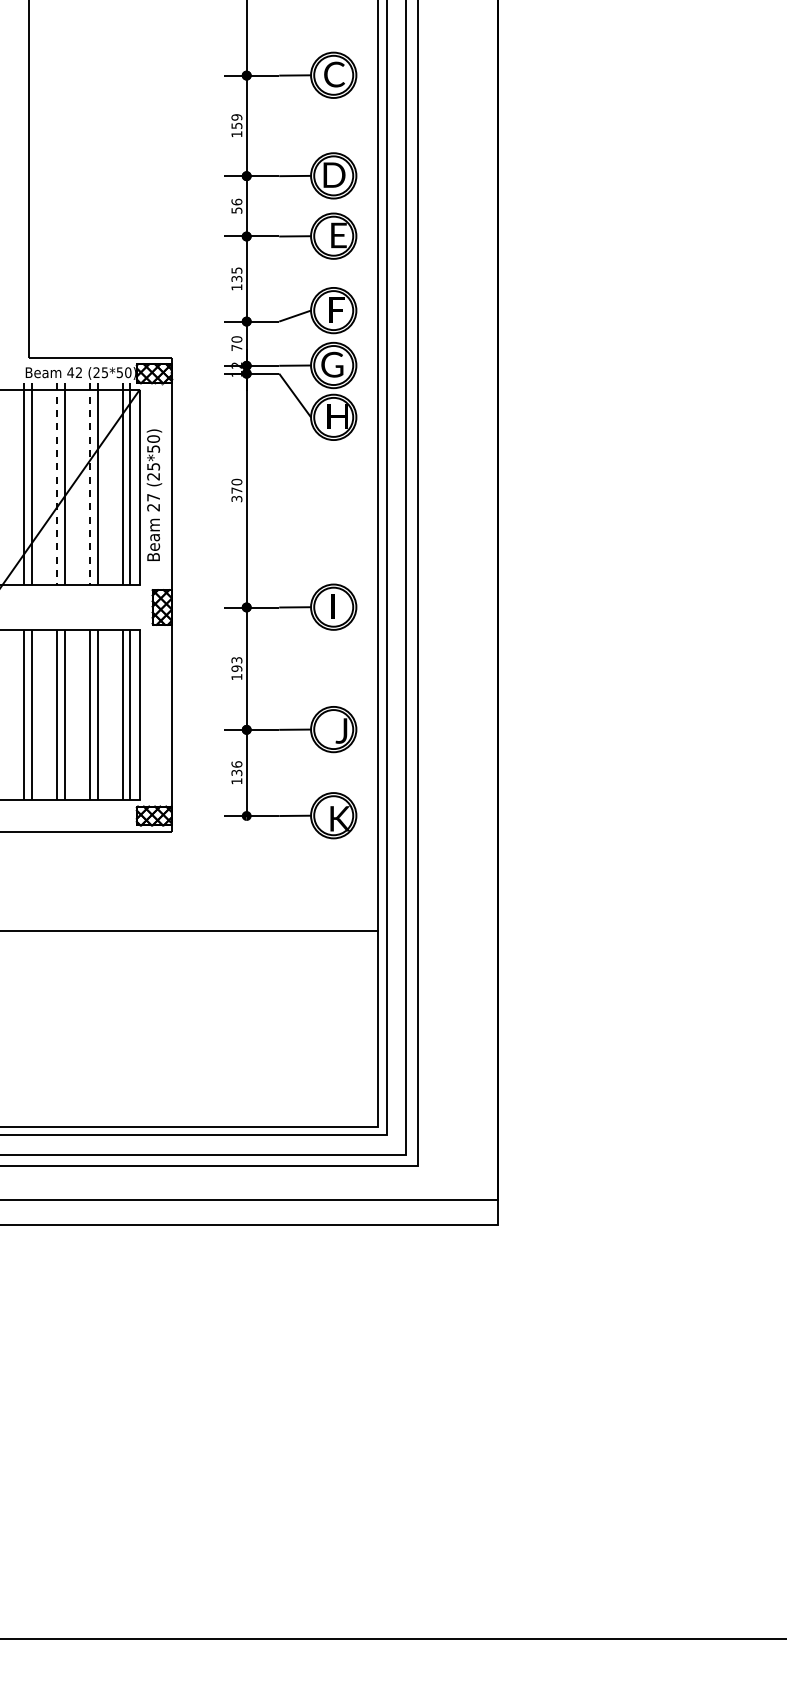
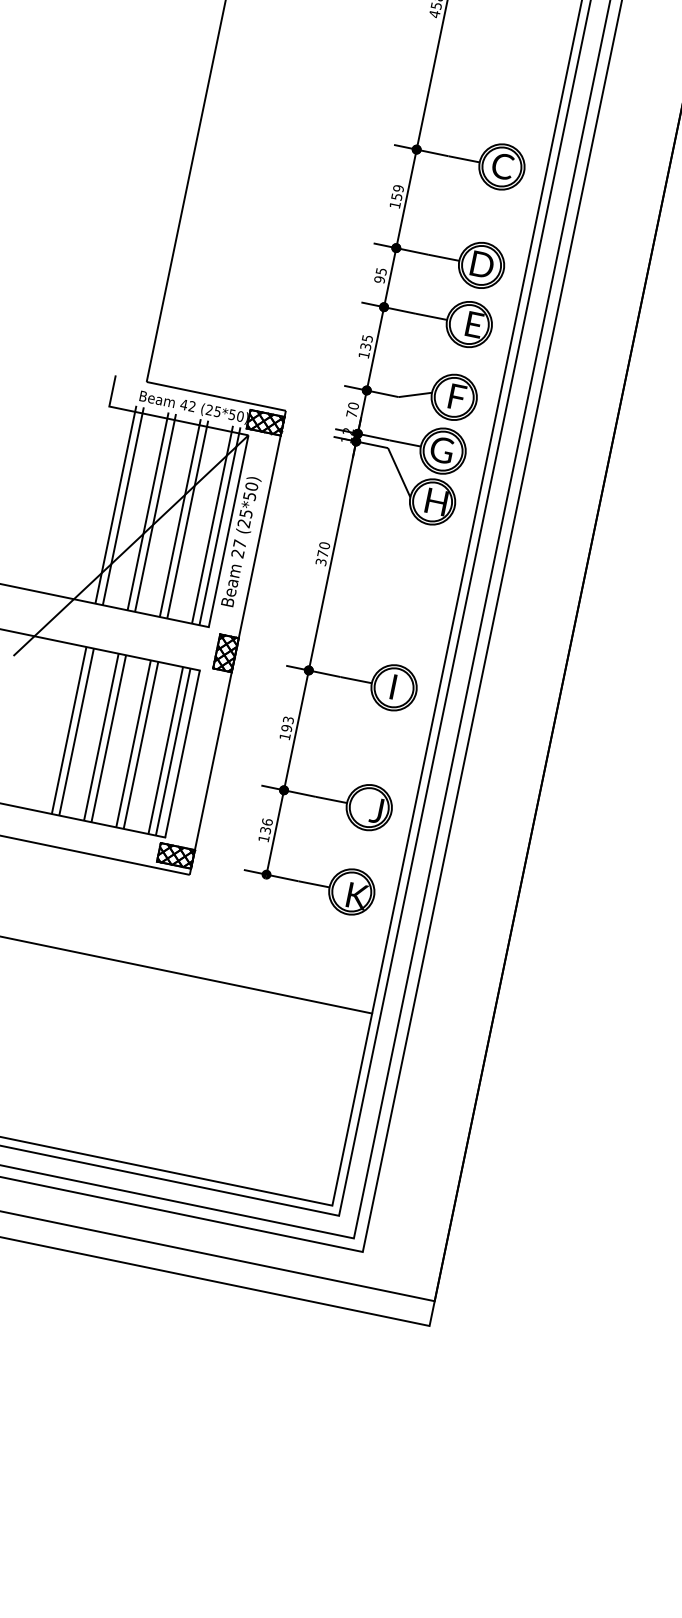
text: (236, 205) -> (380, 274), 56 -> 95
line: (57, 484) -> (148, 511), dashed -> solid
line: (89, 484) -> (179, 518), dashed -> solid

